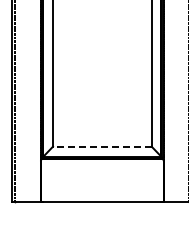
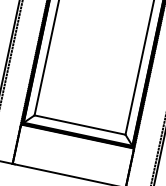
line: (101, 146) -> (79, 124), dashed -> solid

